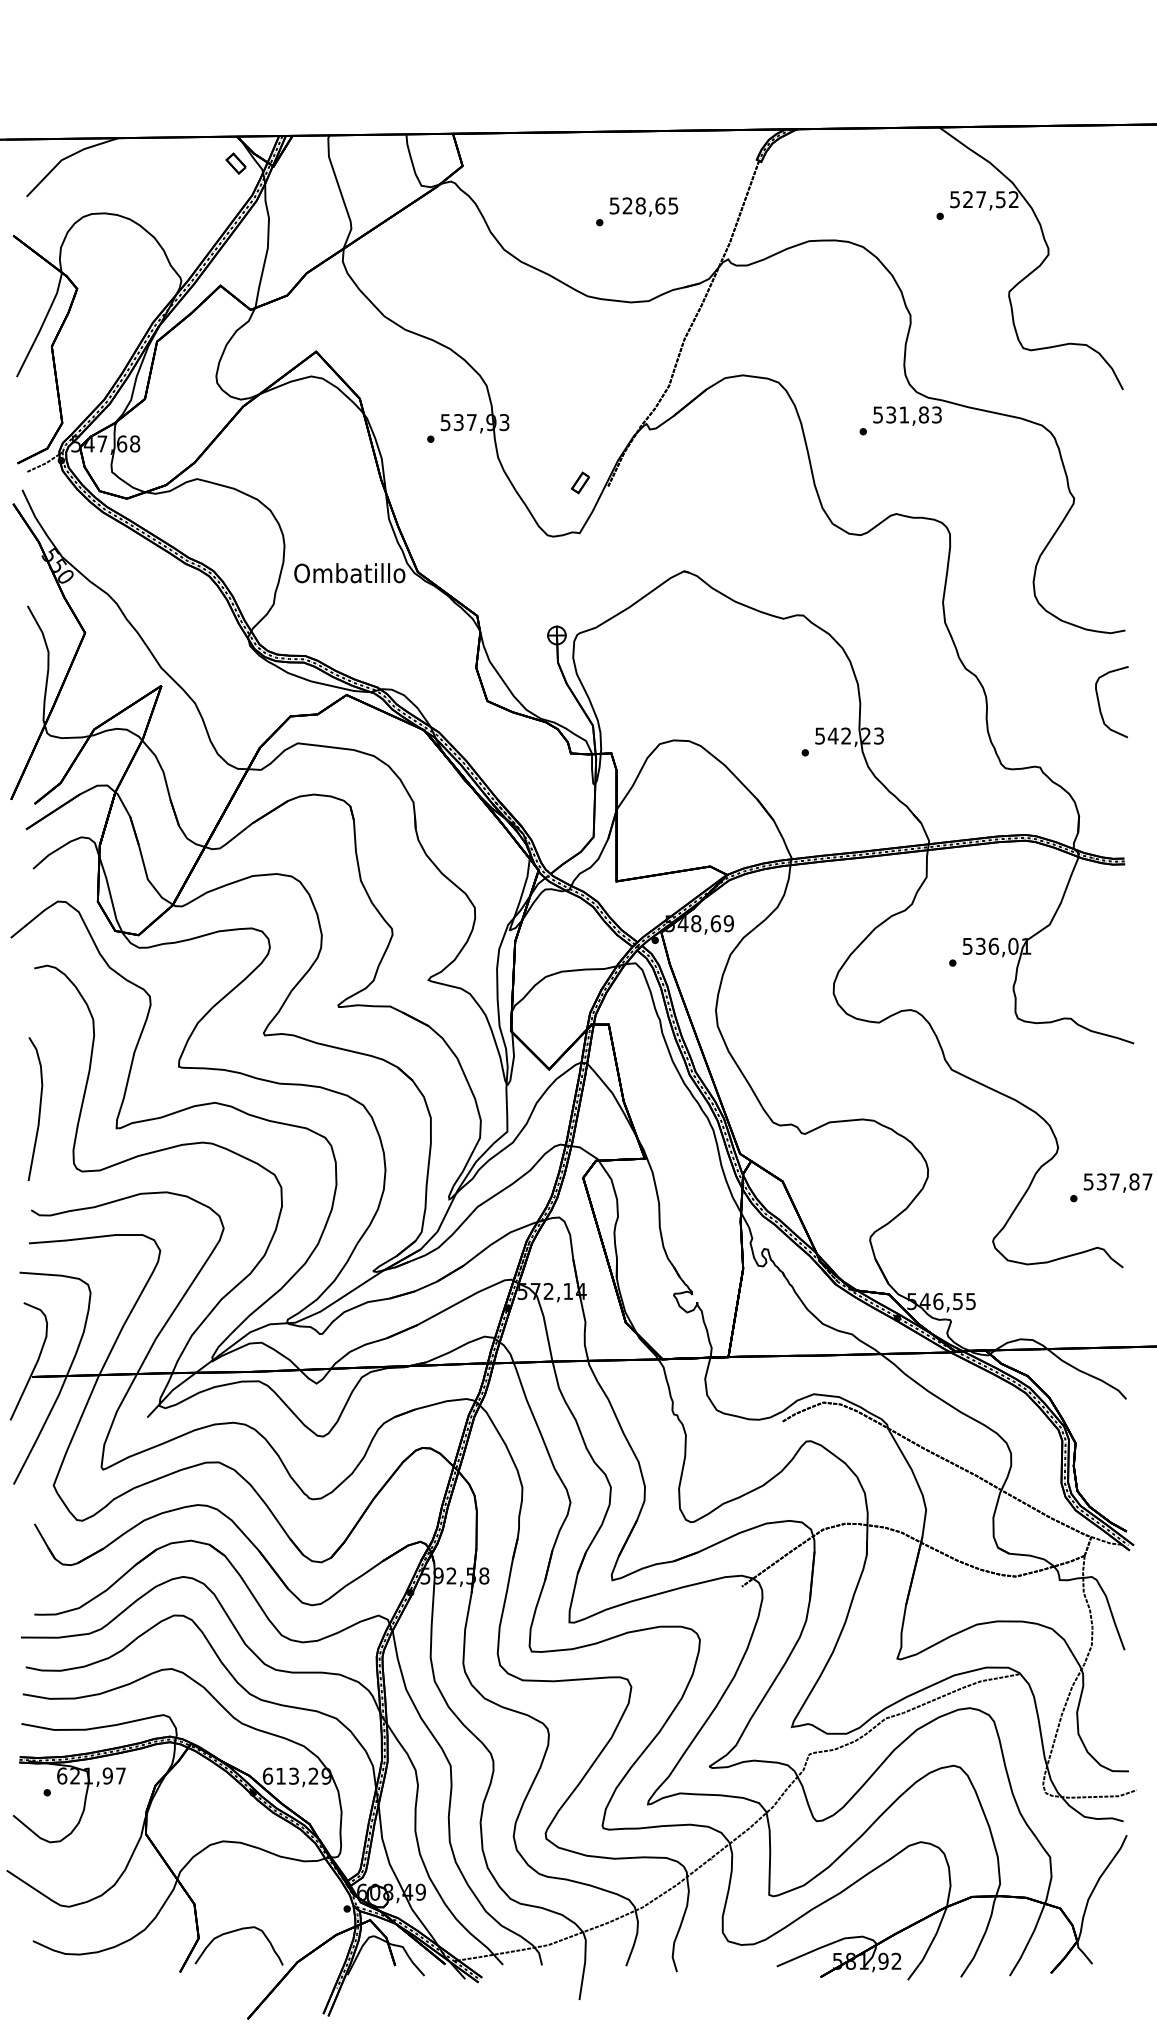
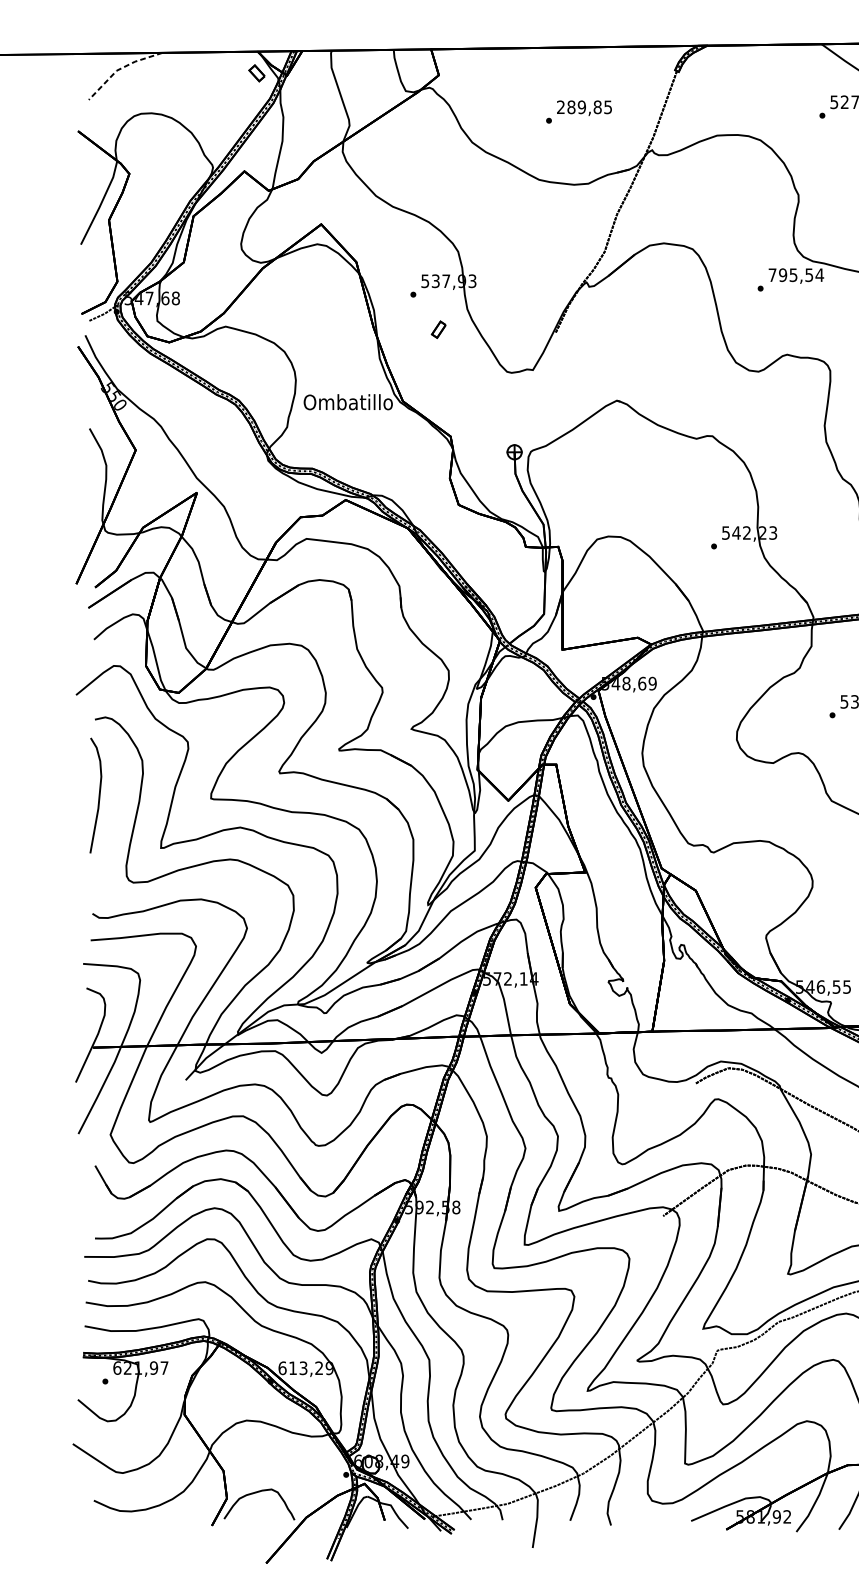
line: (65, 158) -> (120, 69), solid -> dashed
text: (637, 205) -> (579, 106), 528,65 -> 289,85
text: (907, 414) -> (796, 274), 531,83 -> 795,54
part: (580, 482) -> (438, 329), moved
curve: (39, 1109) -> (99, 795), moved

